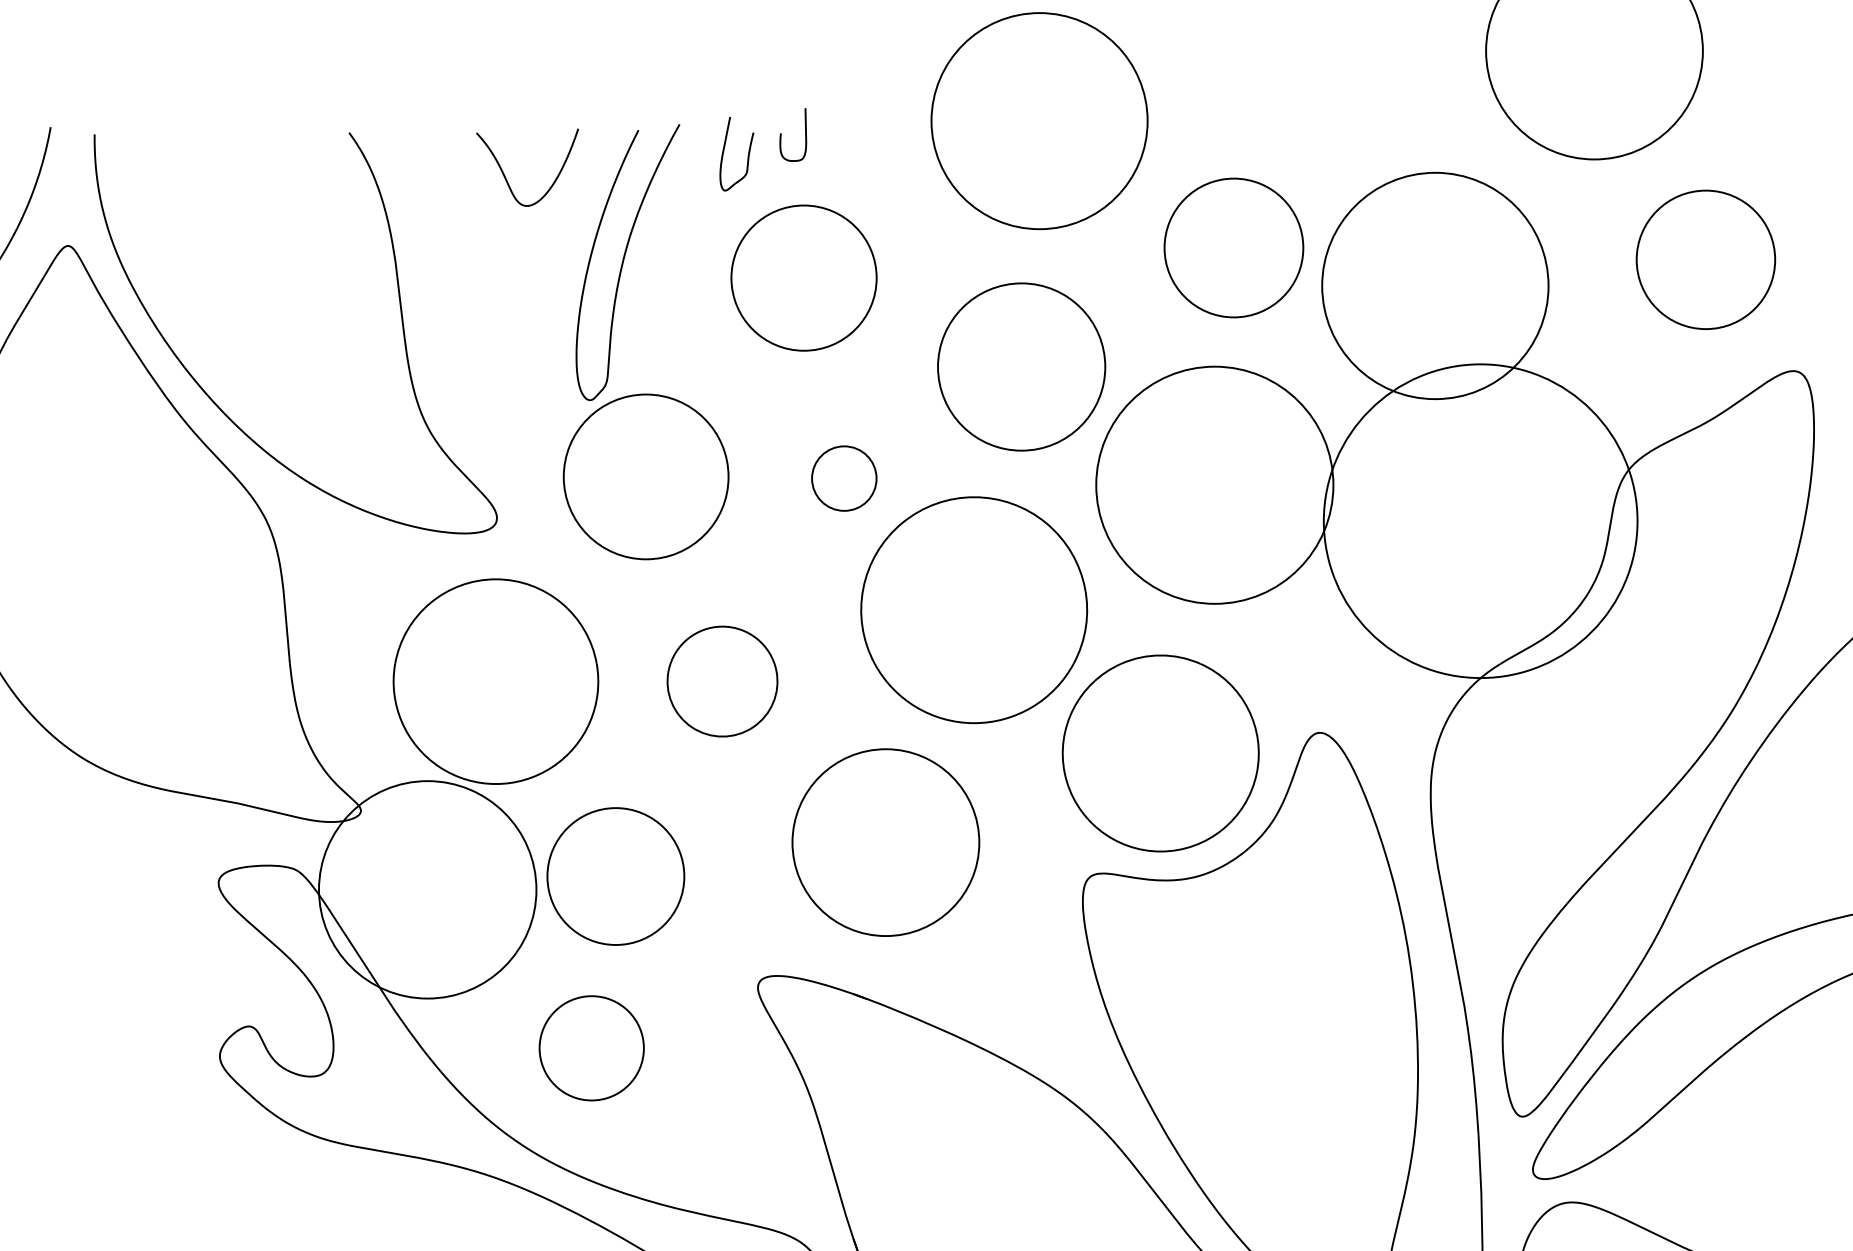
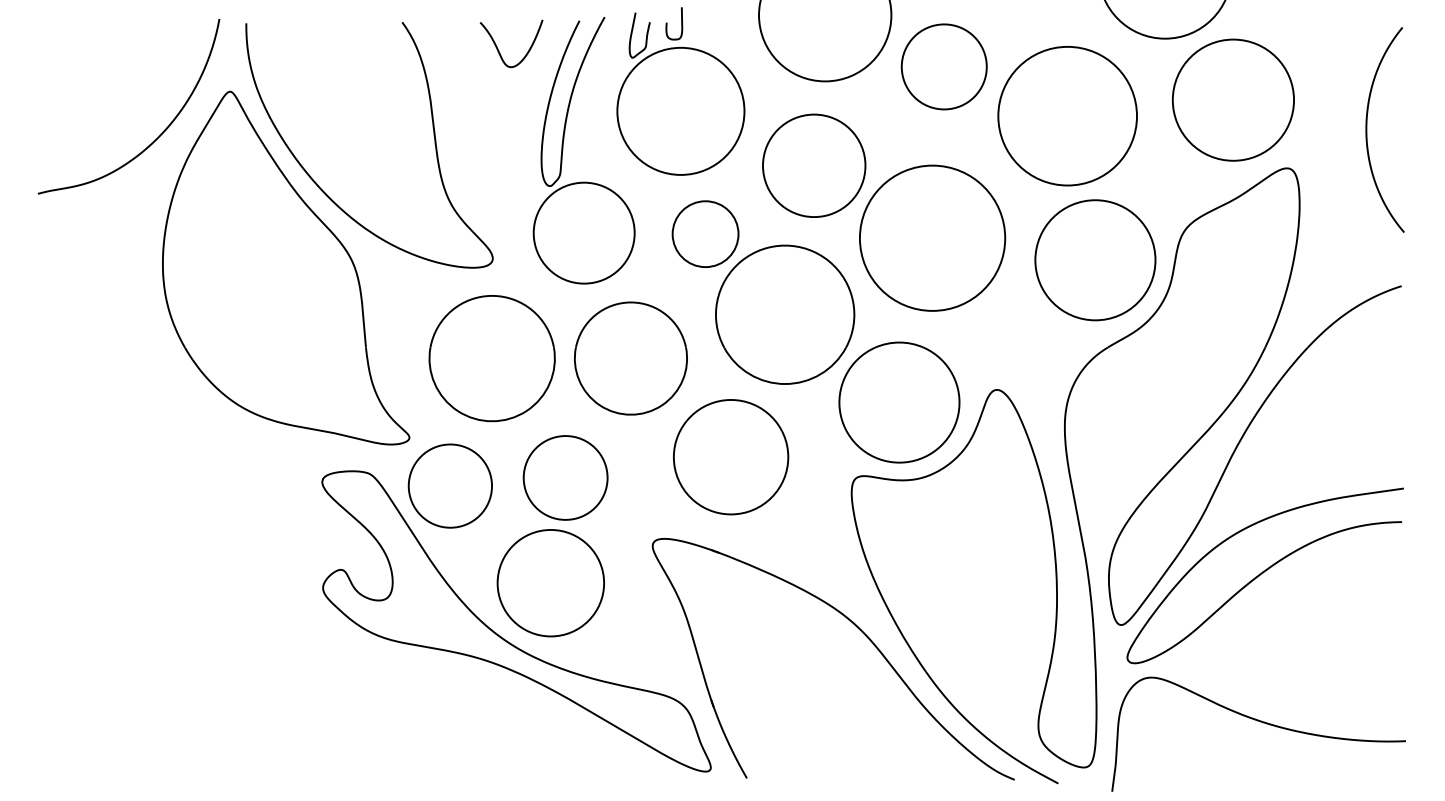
circle: (1232, 247) -> (943, 66), moved
circle: (1706, 258) -> (1233, 99), size x1.43
circle: (803, 276) -> (680, 110), size x1.43
circle: (844, 479) -> (705, 234), size x1.67
circle: (1480, 521) -> (1095, 260), size x0.62
part: (721, 681) -> (630, 358), size x1.67
circle: (427, 888) -> (450, 485), size x0.62
circle: (591, 1047) -> (550, 582), size x1.67

